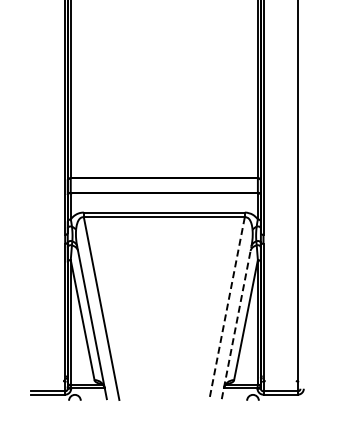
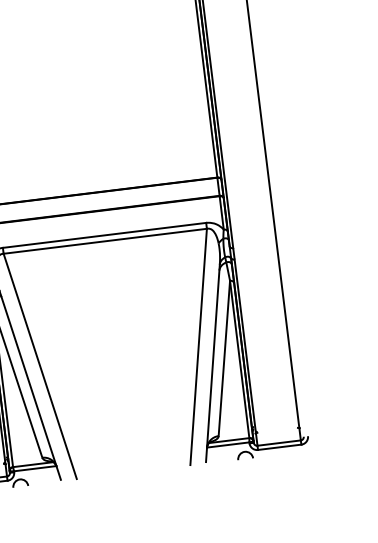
line: (226, 309) -> (198, 348), dashed -> solid
line: (236, 322) -> (212, 362), dashed -> solid

